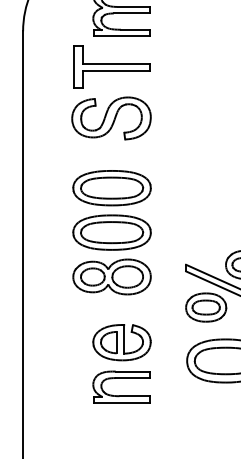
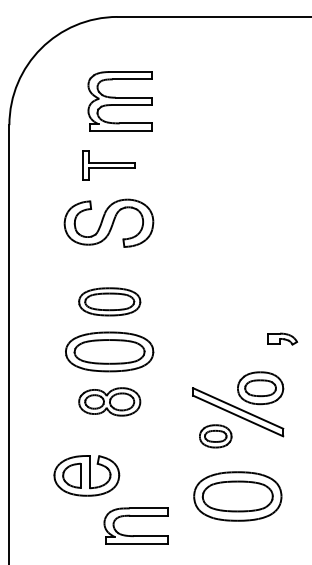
part: (111, 67) -> (108, 165), size x0.6
part: (111, 187) -> (109, 301), size x0.7
part: (111, 276) -> (109, 401), size x0.7
part: (206, 307) -> (215, 436), size x0.7
part: (121, 342) -> (86, 475), moved
part: (120, 378) -> (135, 516), moved

